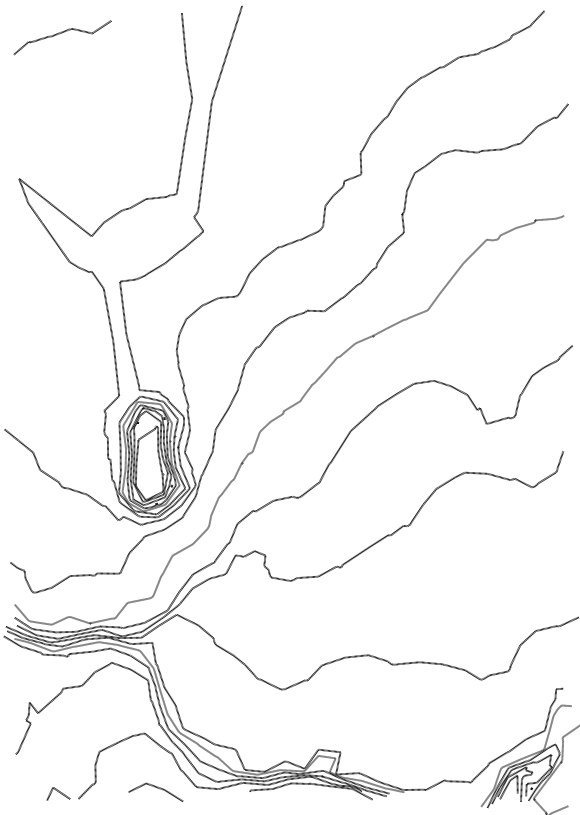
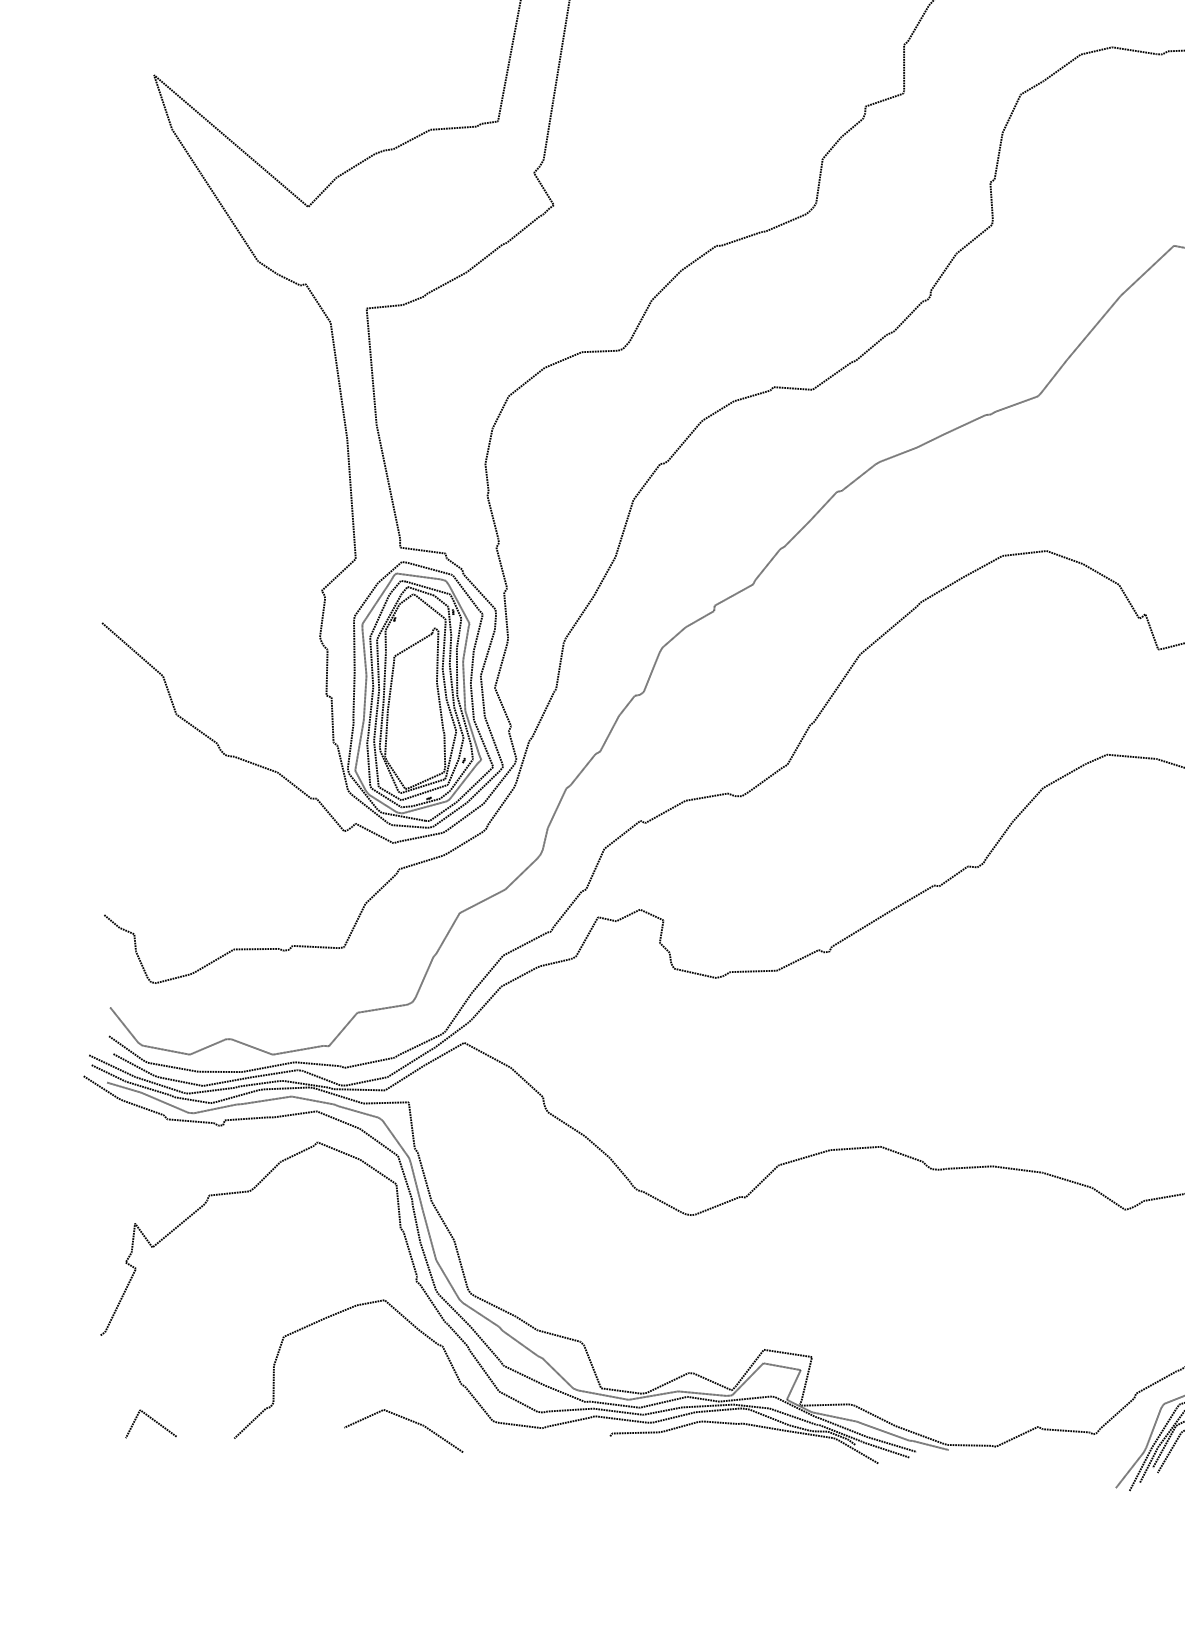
line: (58, 792) -> (151, 1421), moved

